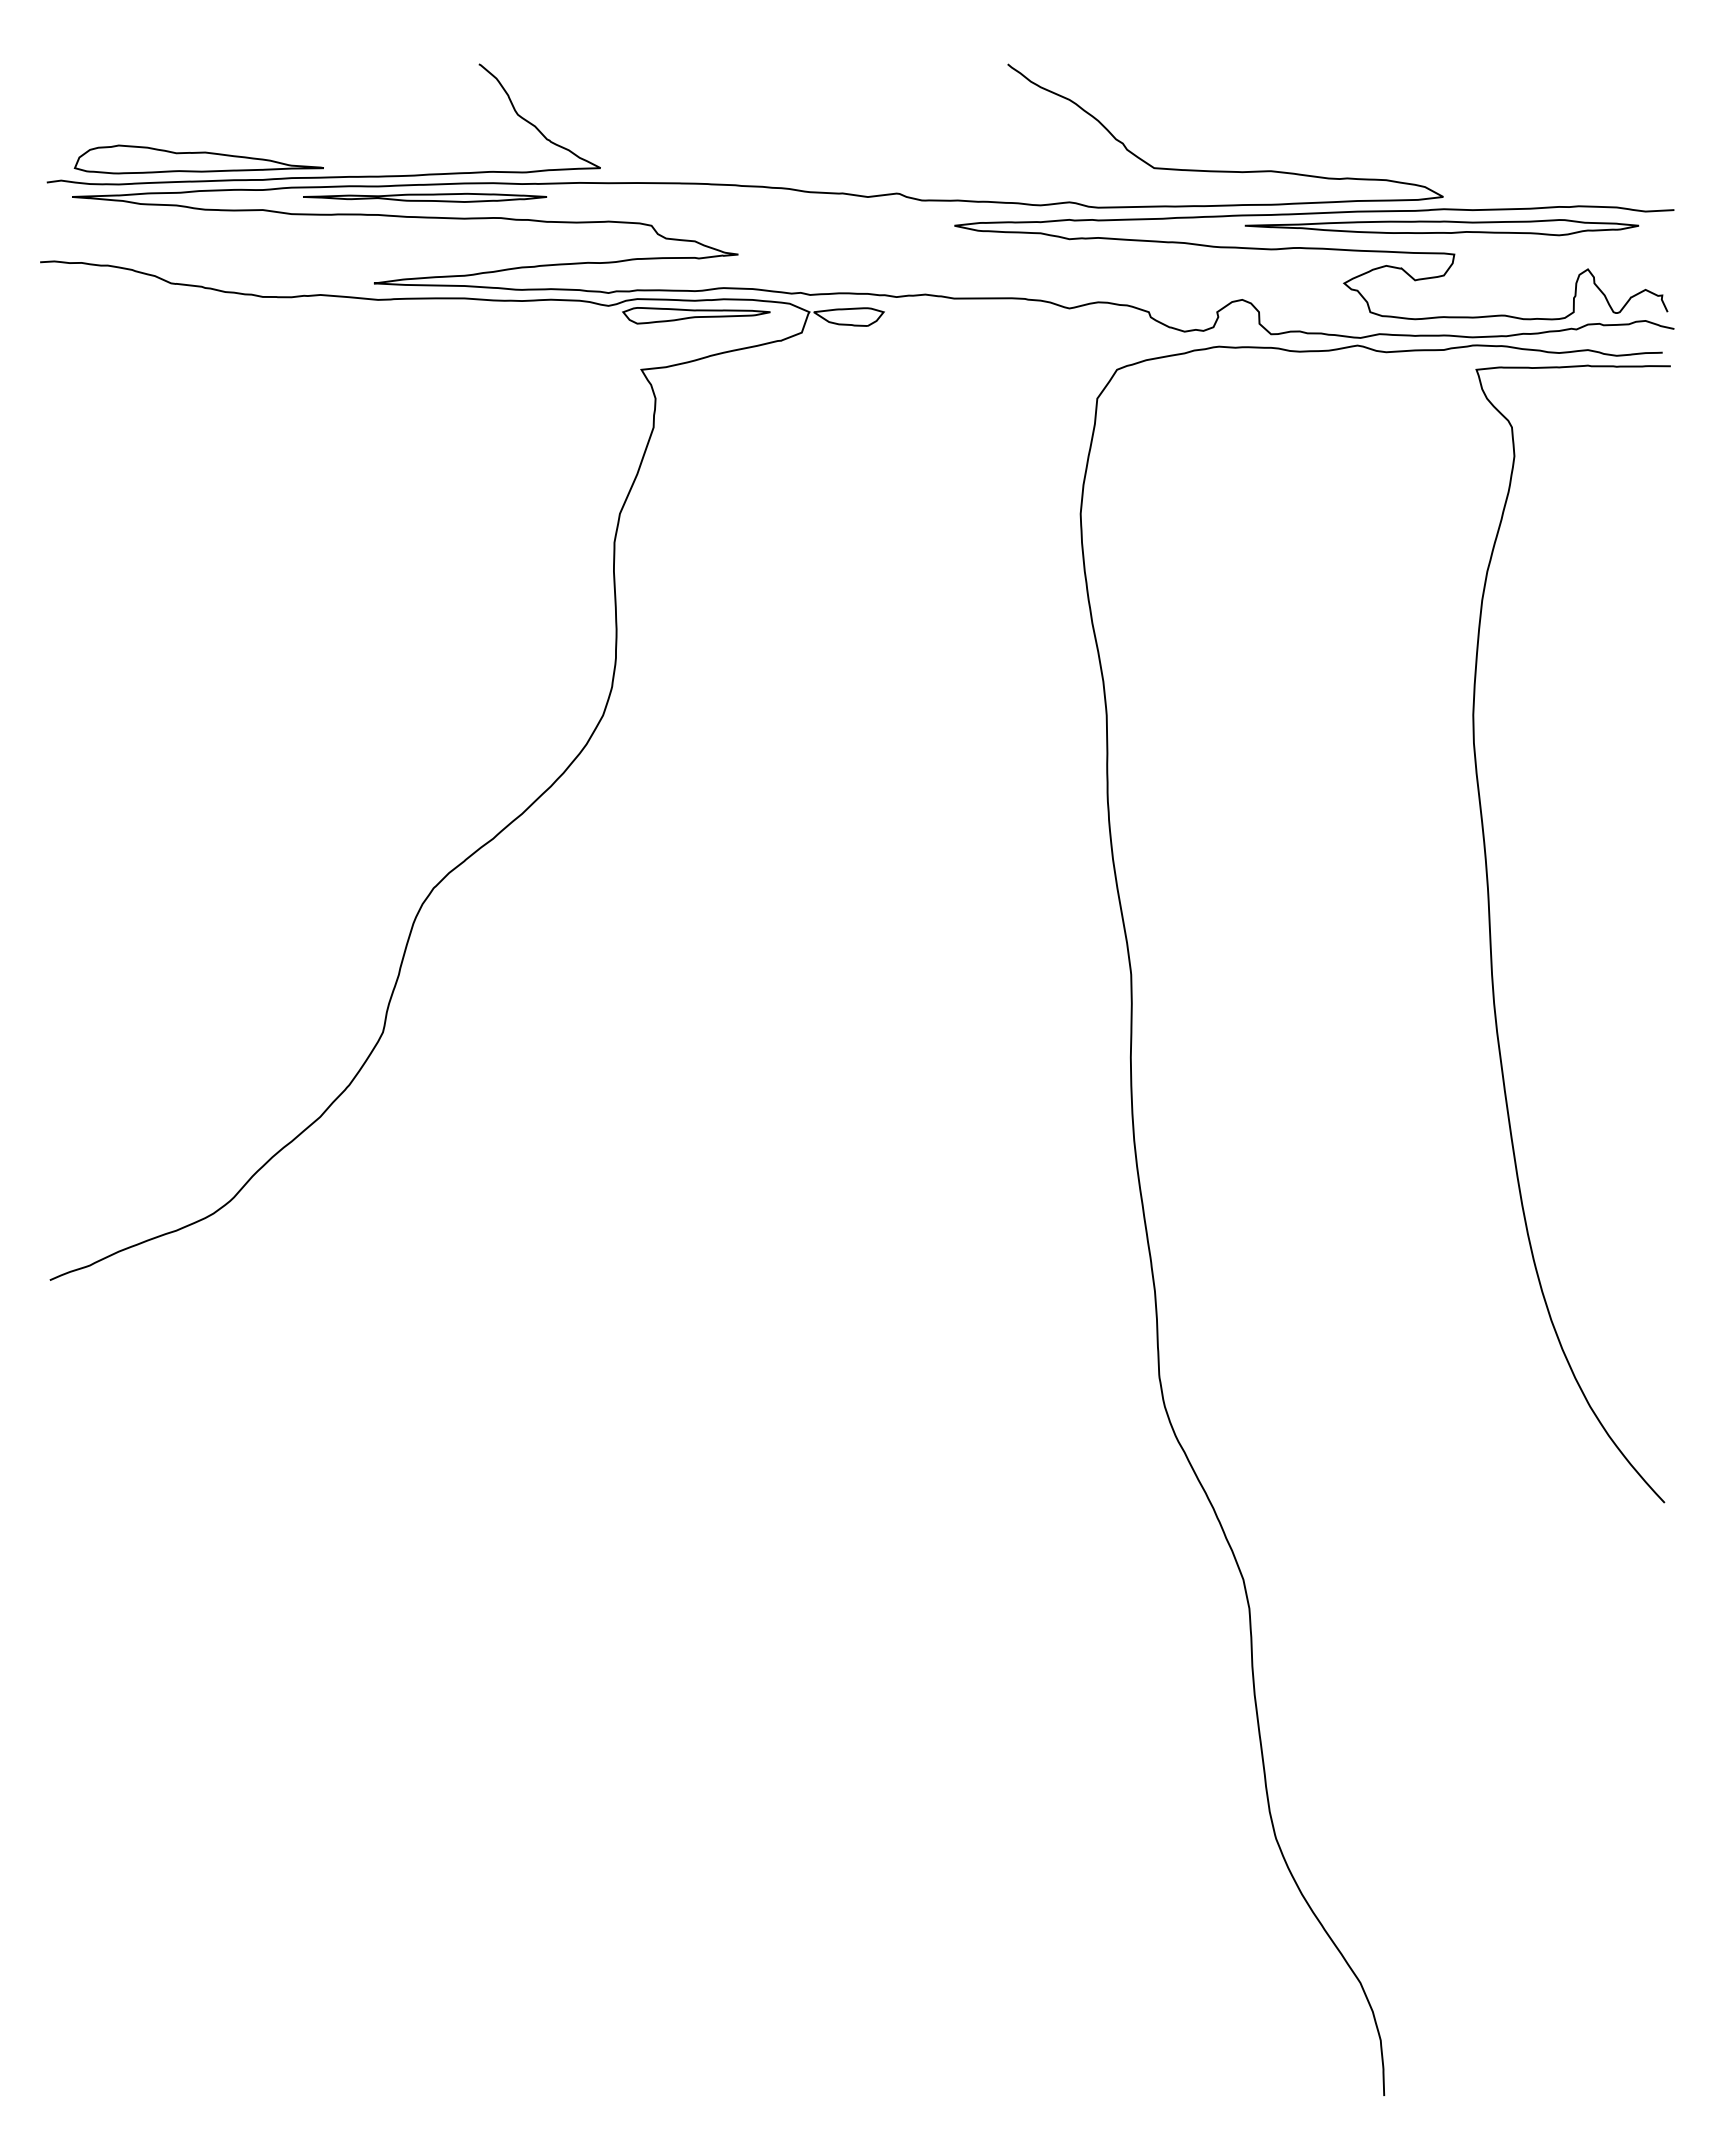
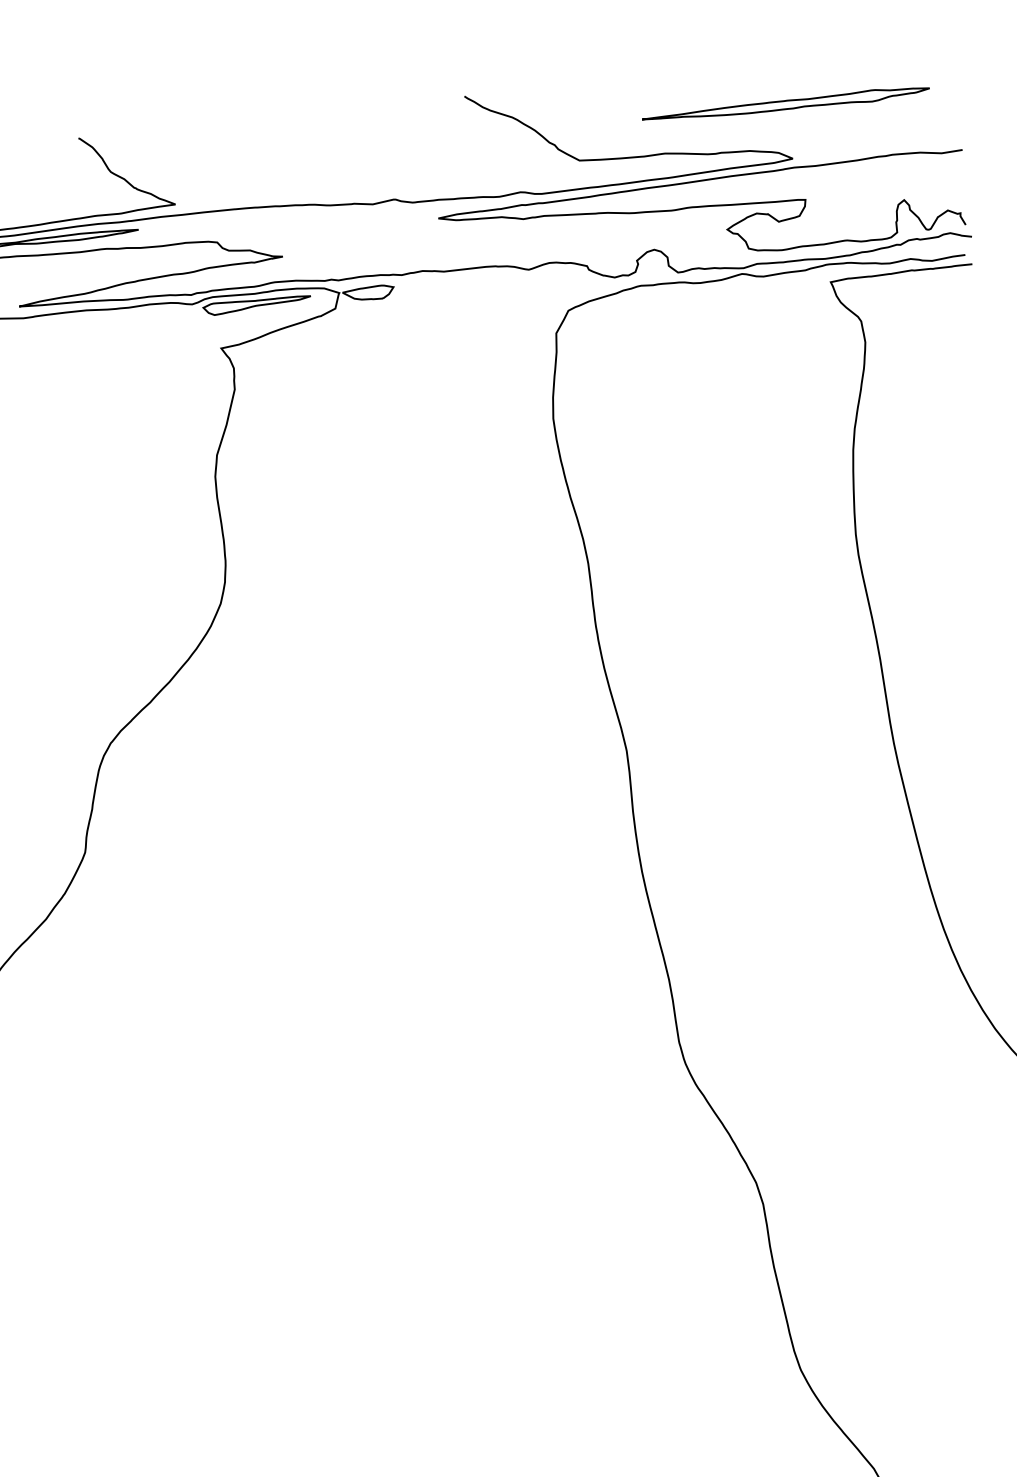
part: (1441, 227) -> (785, 105), moved

